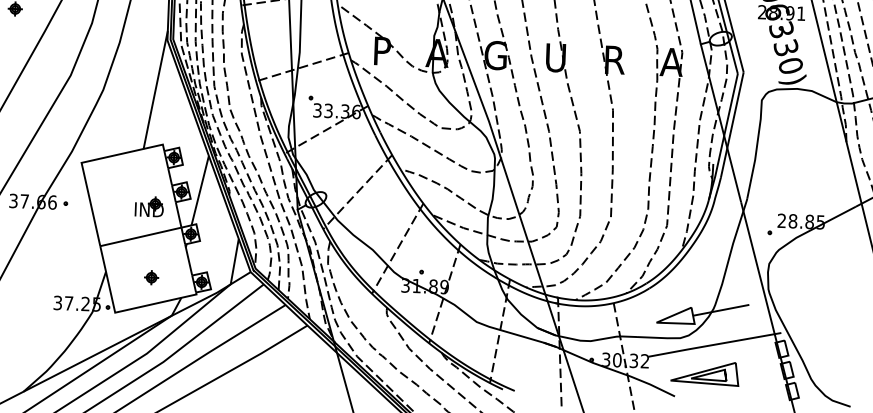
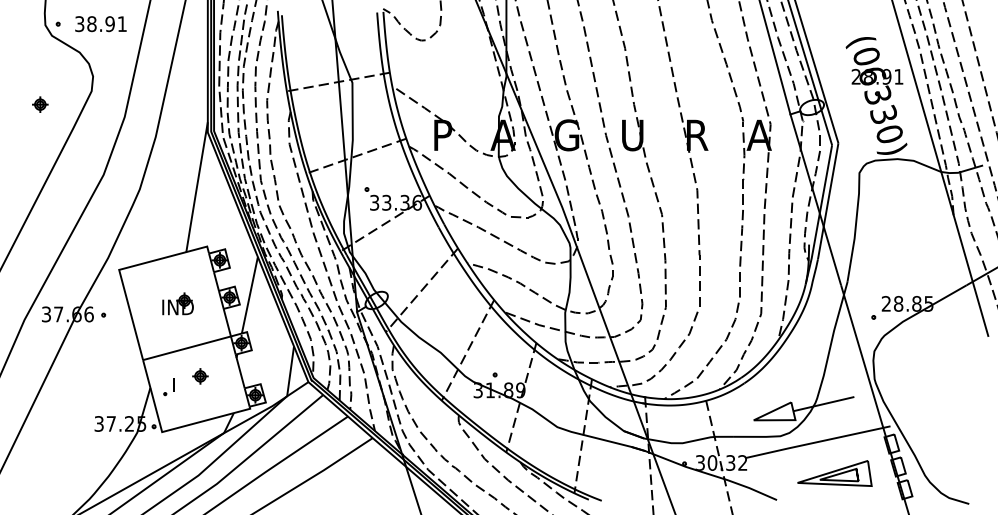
part: (148, 206) -> (177, 303), moved
part: (122, 272) -> (168, 387), added
part: (151, 277) -> (200, 376), moved
part: (704, 373) -> (834, 473), moved

